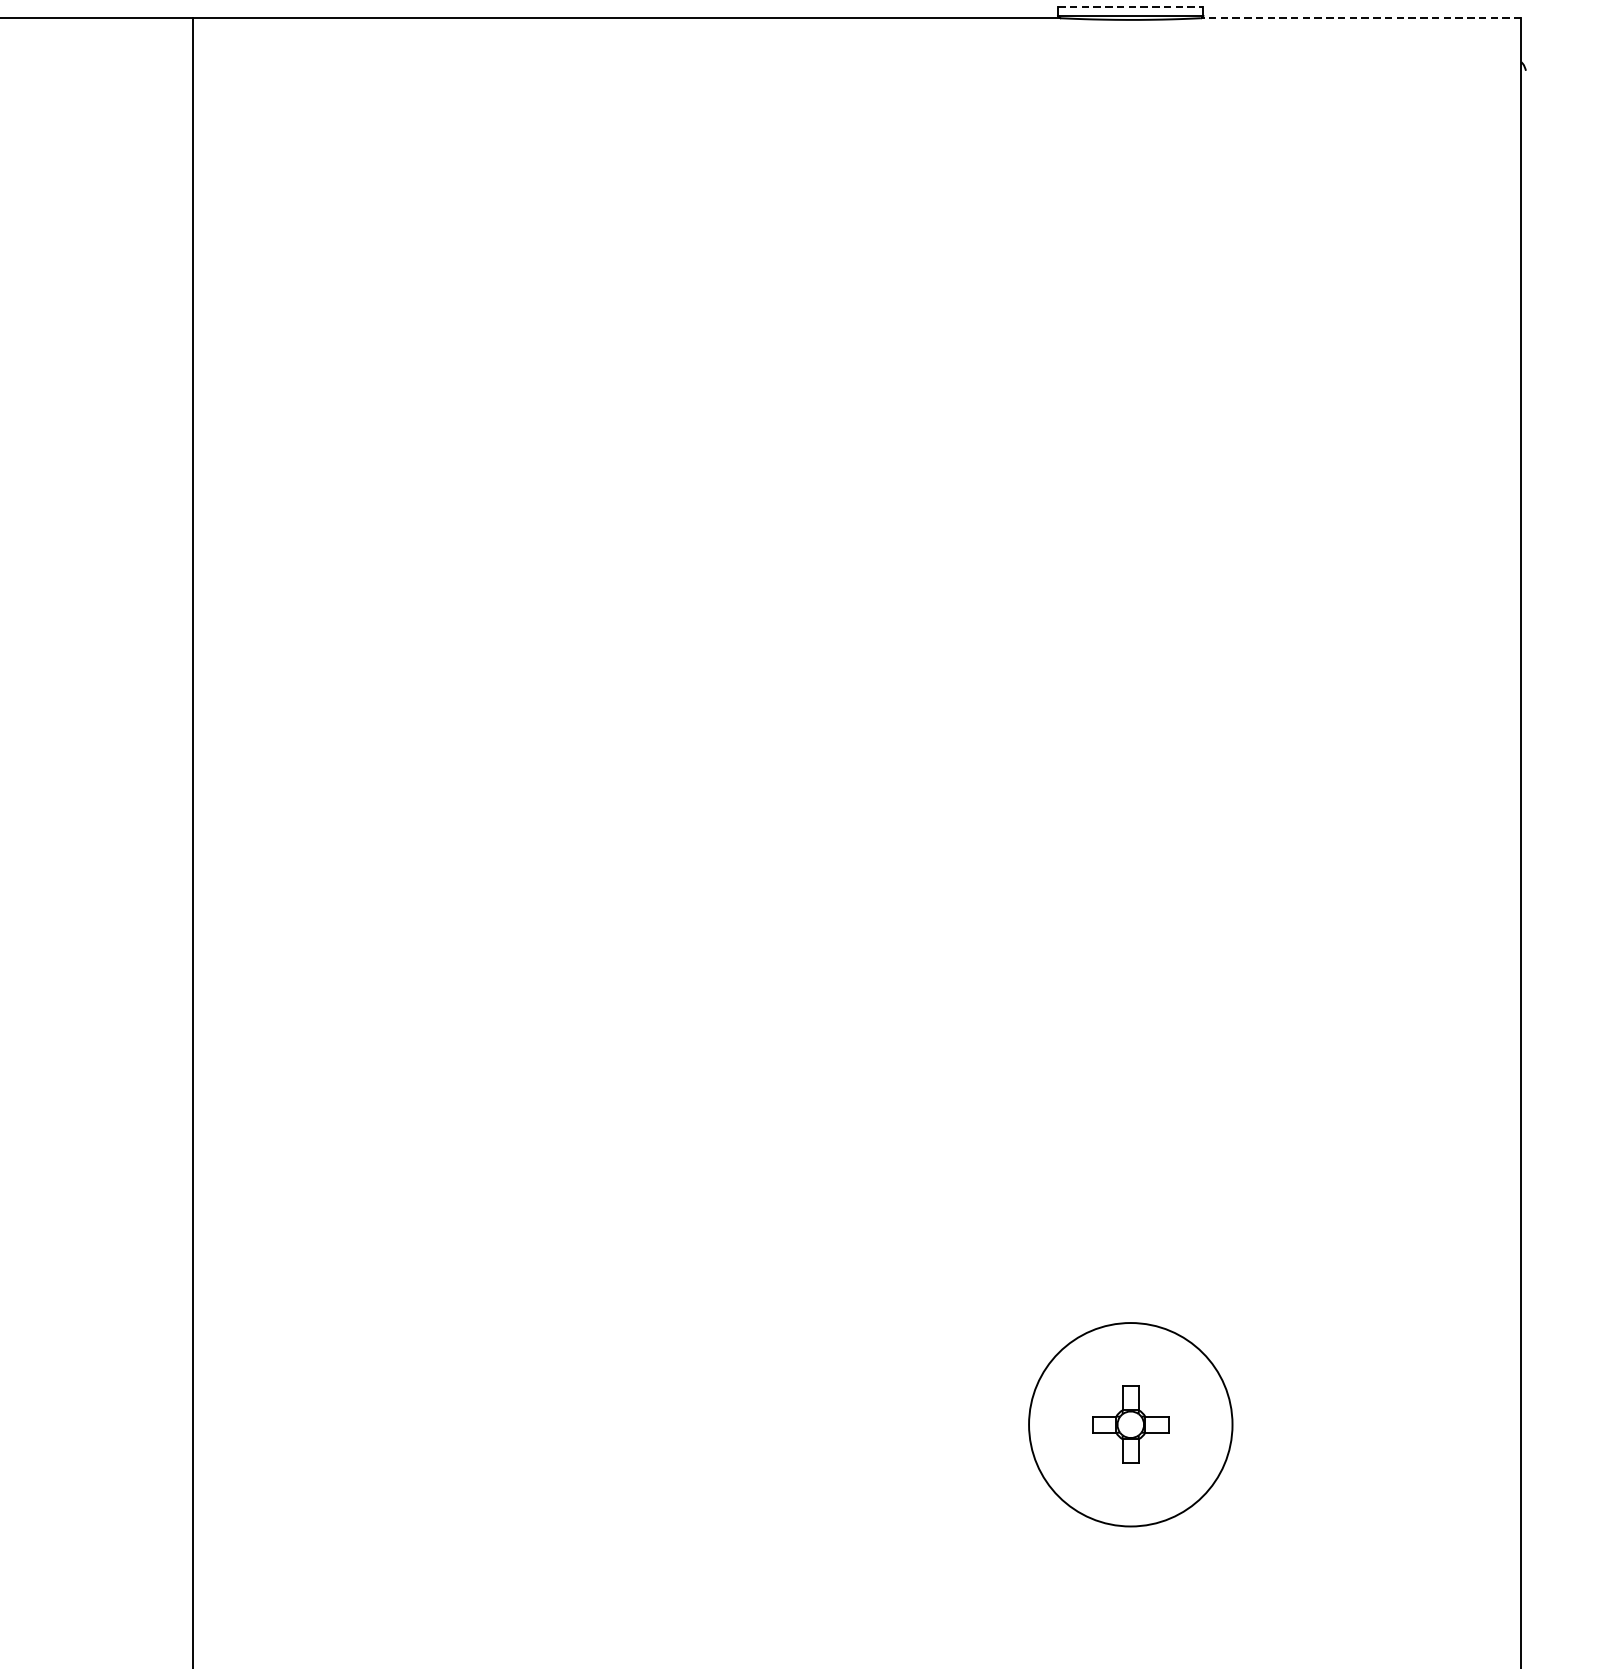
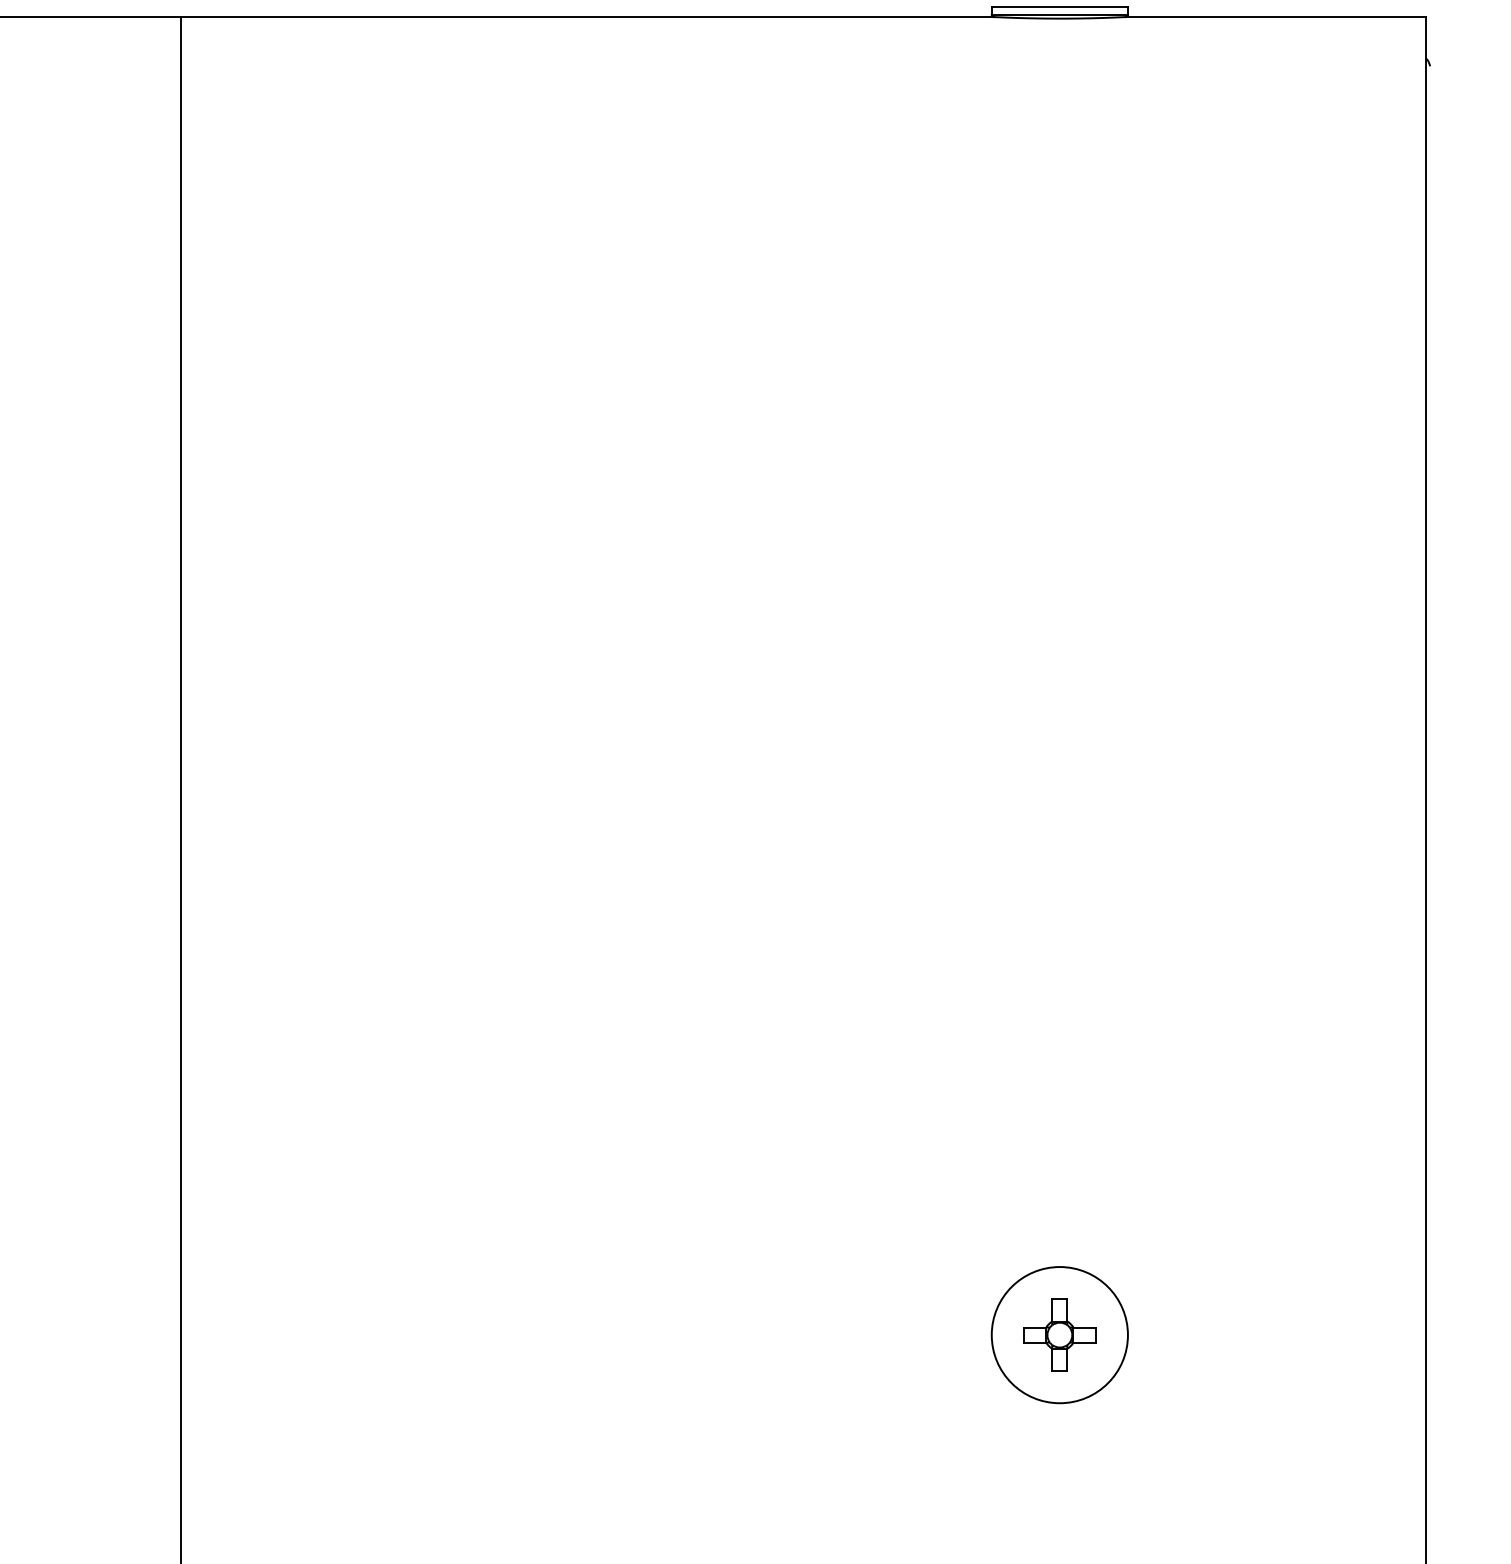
line: (1131, 6) -> (1060, 6), dashed -> solid
line: (1360, 18) -> (1275, 17), dashed -> solid
circle: (1130, 1425) -> (1059, 1335), size x0.71

